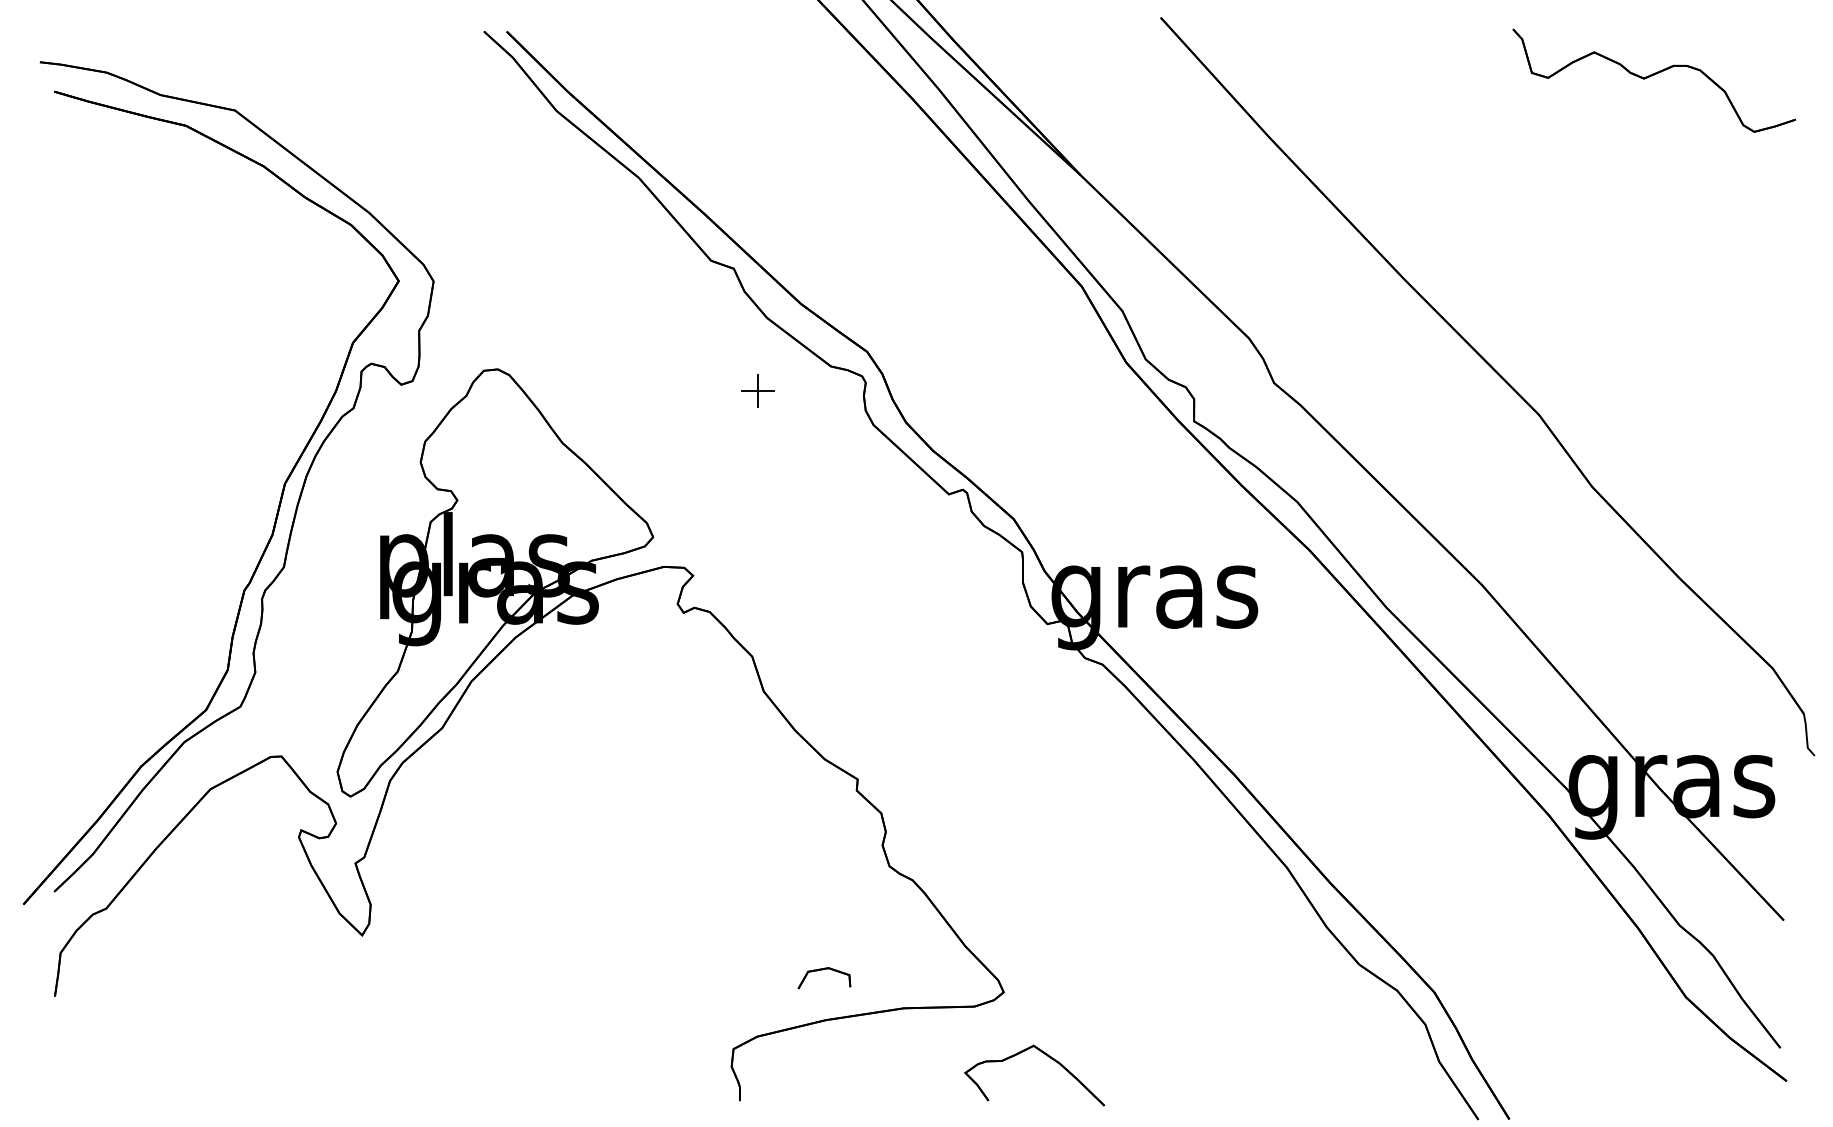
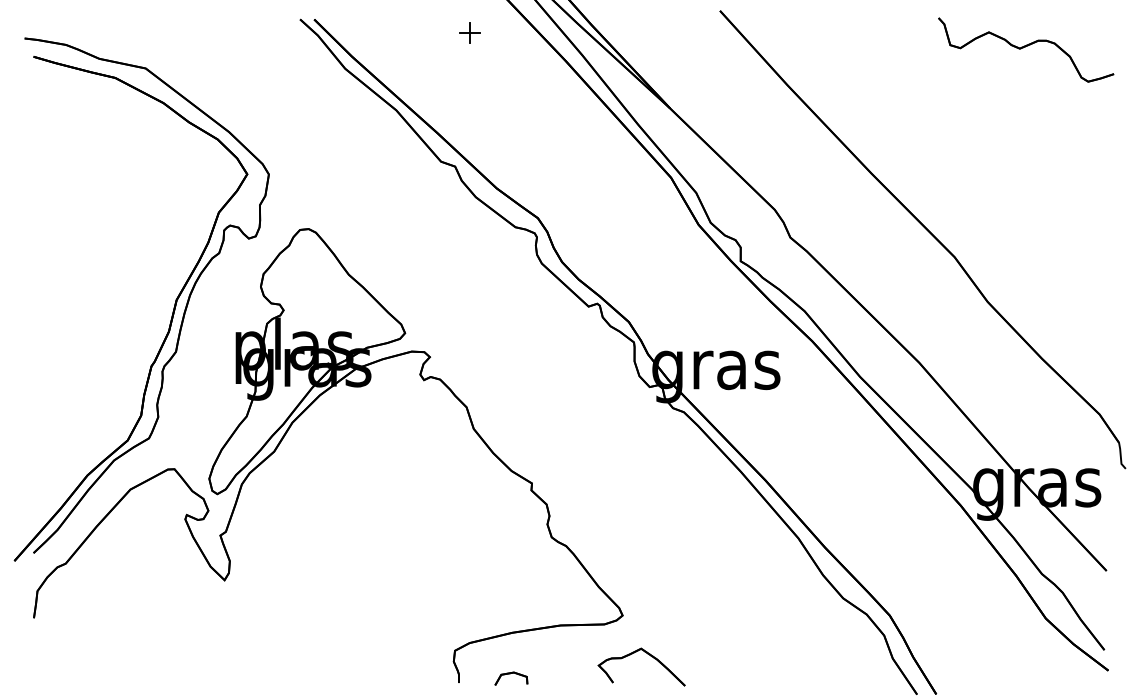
part: (756, 389) -> (469, 32), moved
part: (824, 977) -> (511, 678), moved

